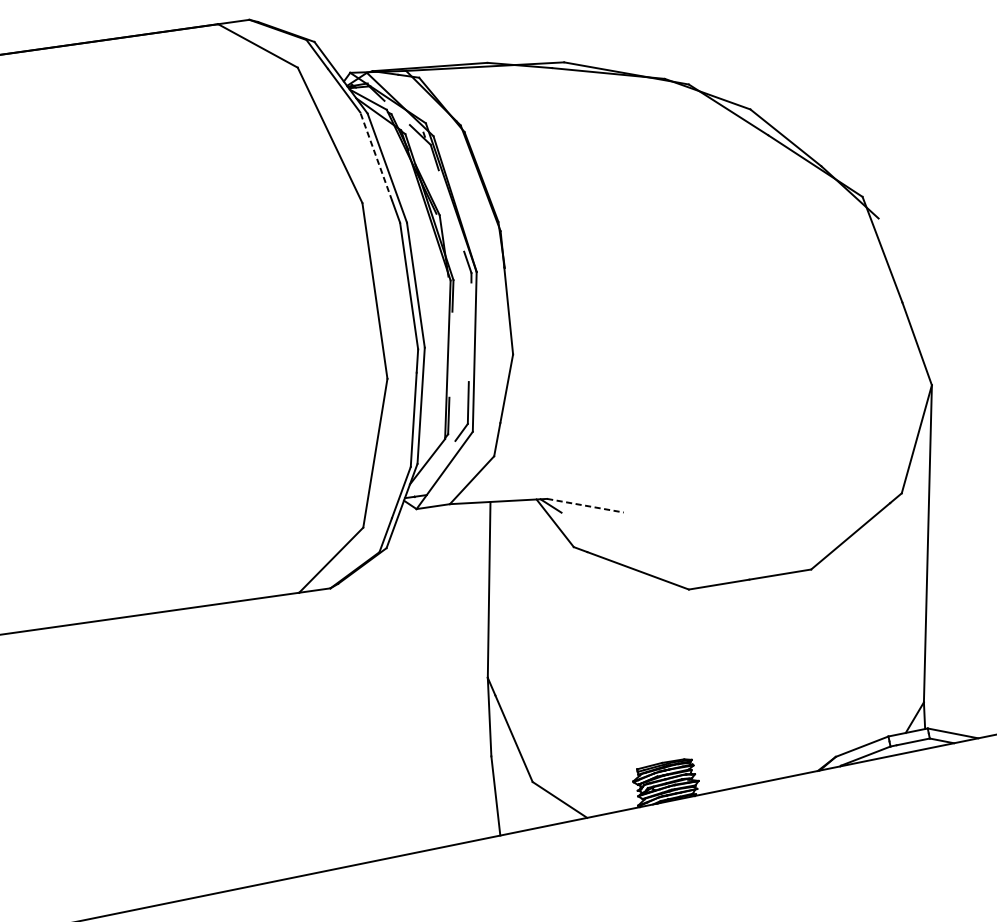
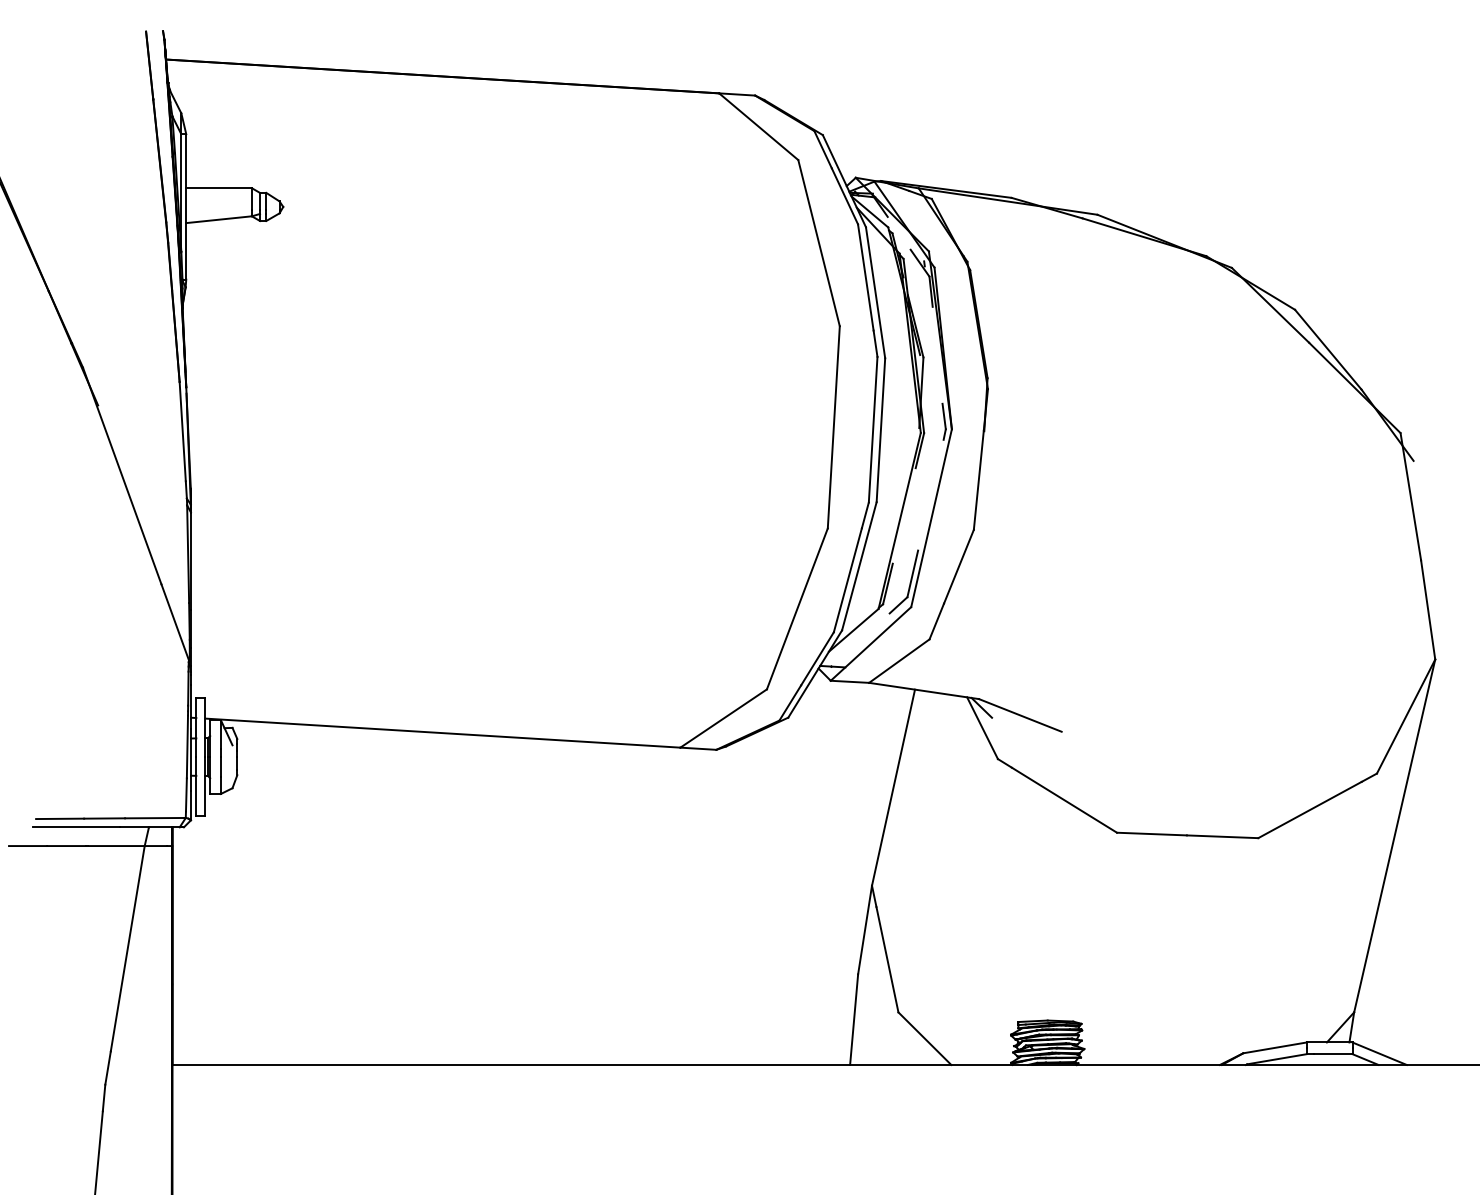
line: (375, 156) -> (865, 277), dashed -> solid
line: (585, 505) -> (1020, 715), dashed -> solid

